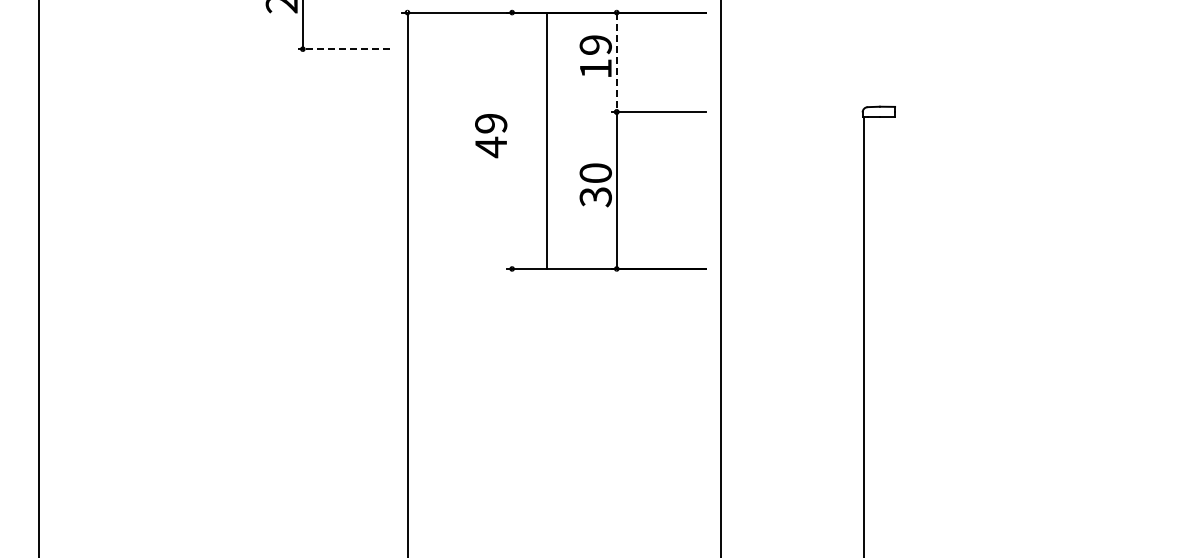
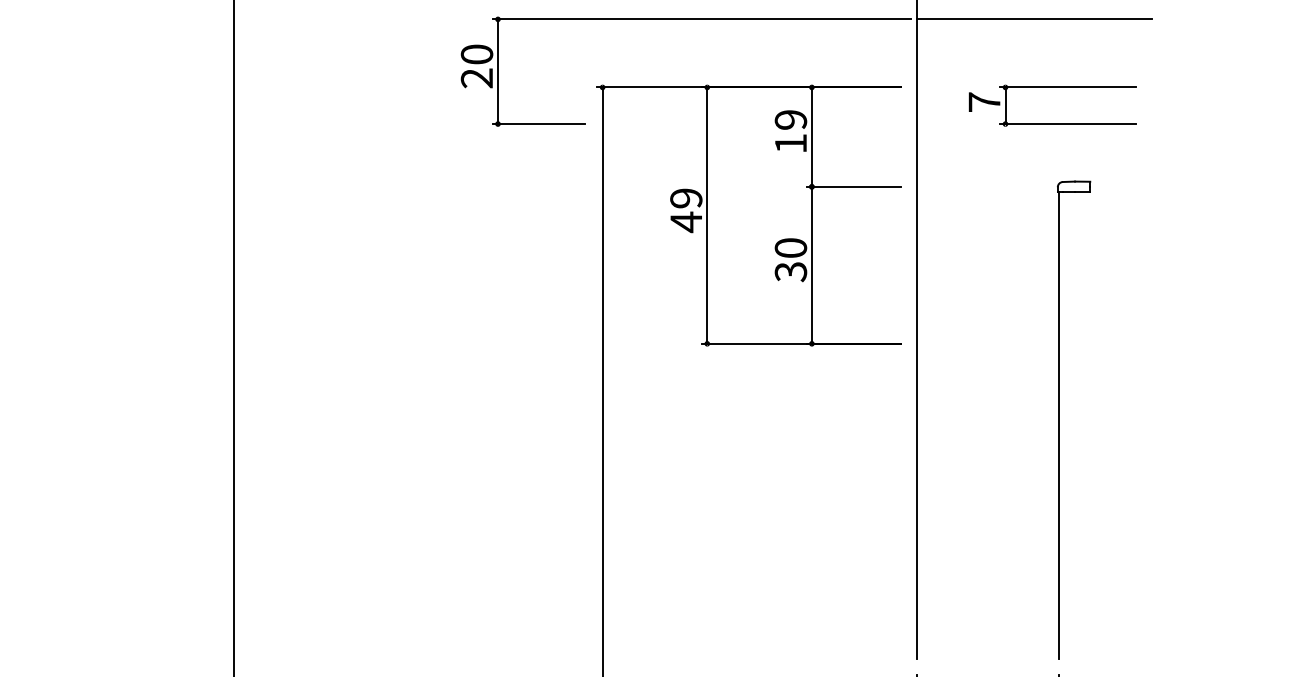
part: (857, 12) -> (1052, 87), added
line: (343, 49) -> (538, 124), dashed -> solid
line: (616, 62) -> (811, 137), dashed -> solid
line: (547, 140) -> (707, 215), moved

